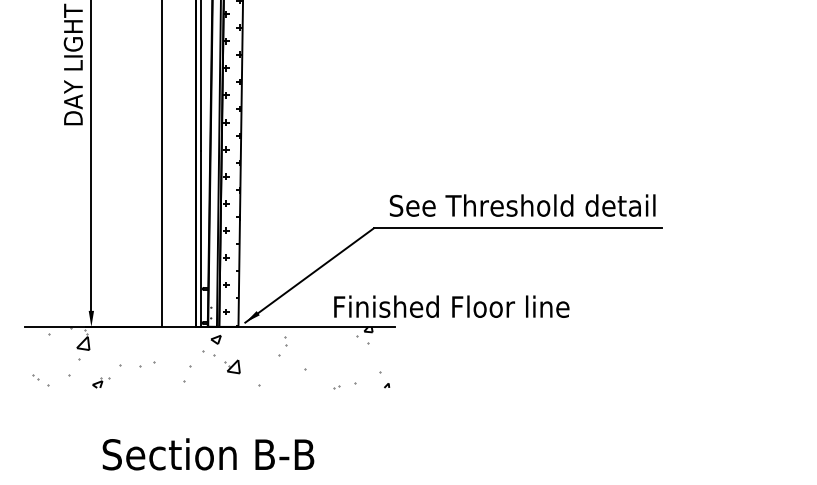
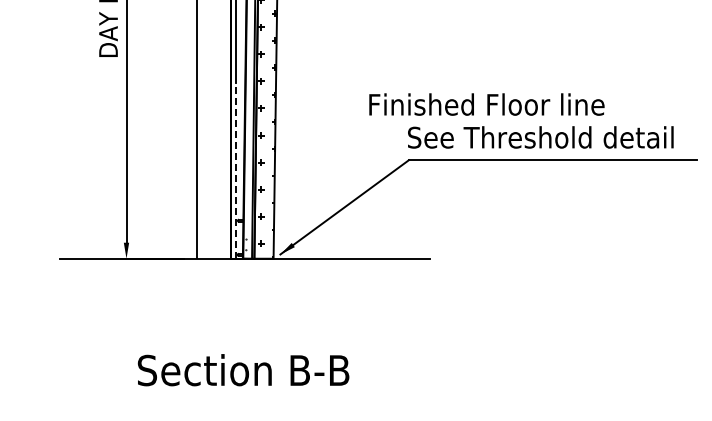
text: (522, 205) -> (540, 137), moved
line: (200, 239) -> (235, 171), solid -> dashed
text: (451, 306) -> (486, 104), moved
hatch: (211, 356) -> (246, 288), removed
text: (208, 454) -> (243, 370), moved

